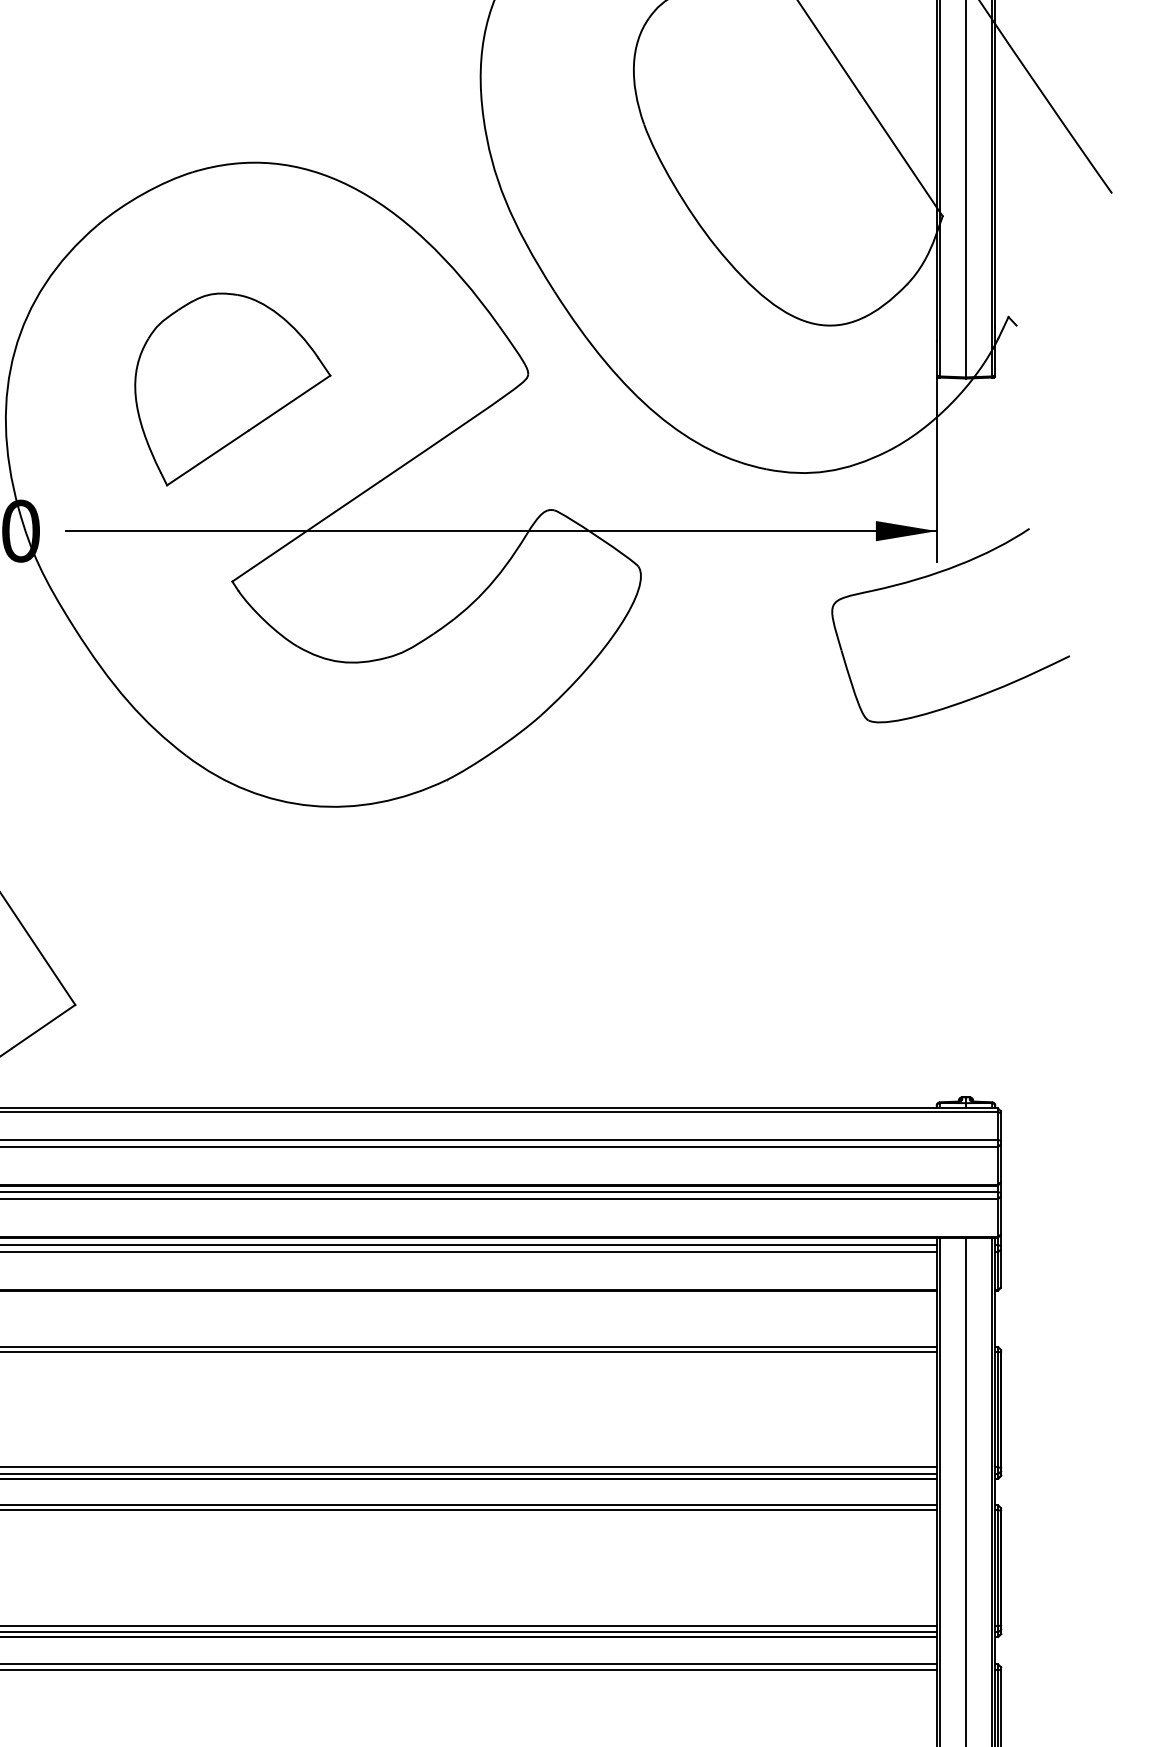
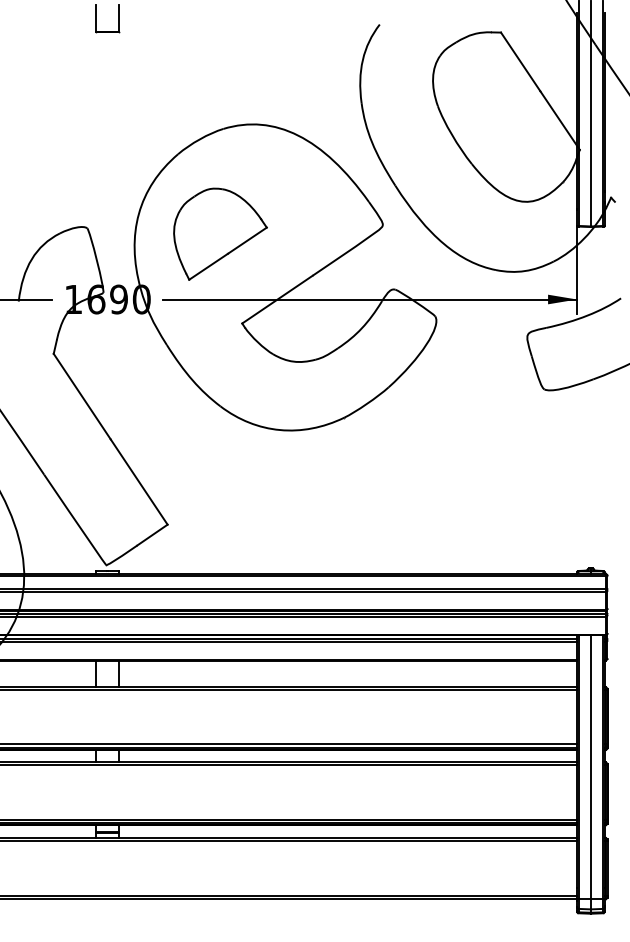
part: (232, 387) -> (220, 233), moved

